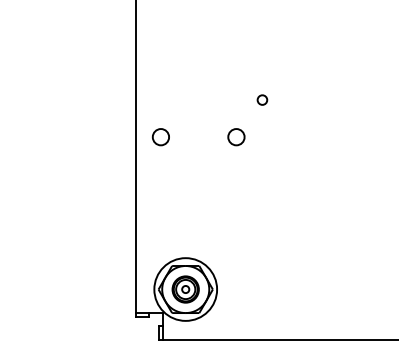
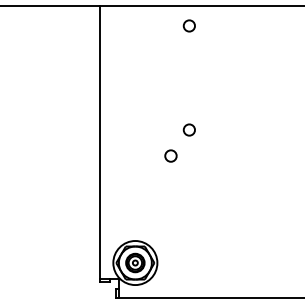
circle: (261, 99) -> (188, 129), size x1.67
circle: (160, 136) -> (117, 155), removed

